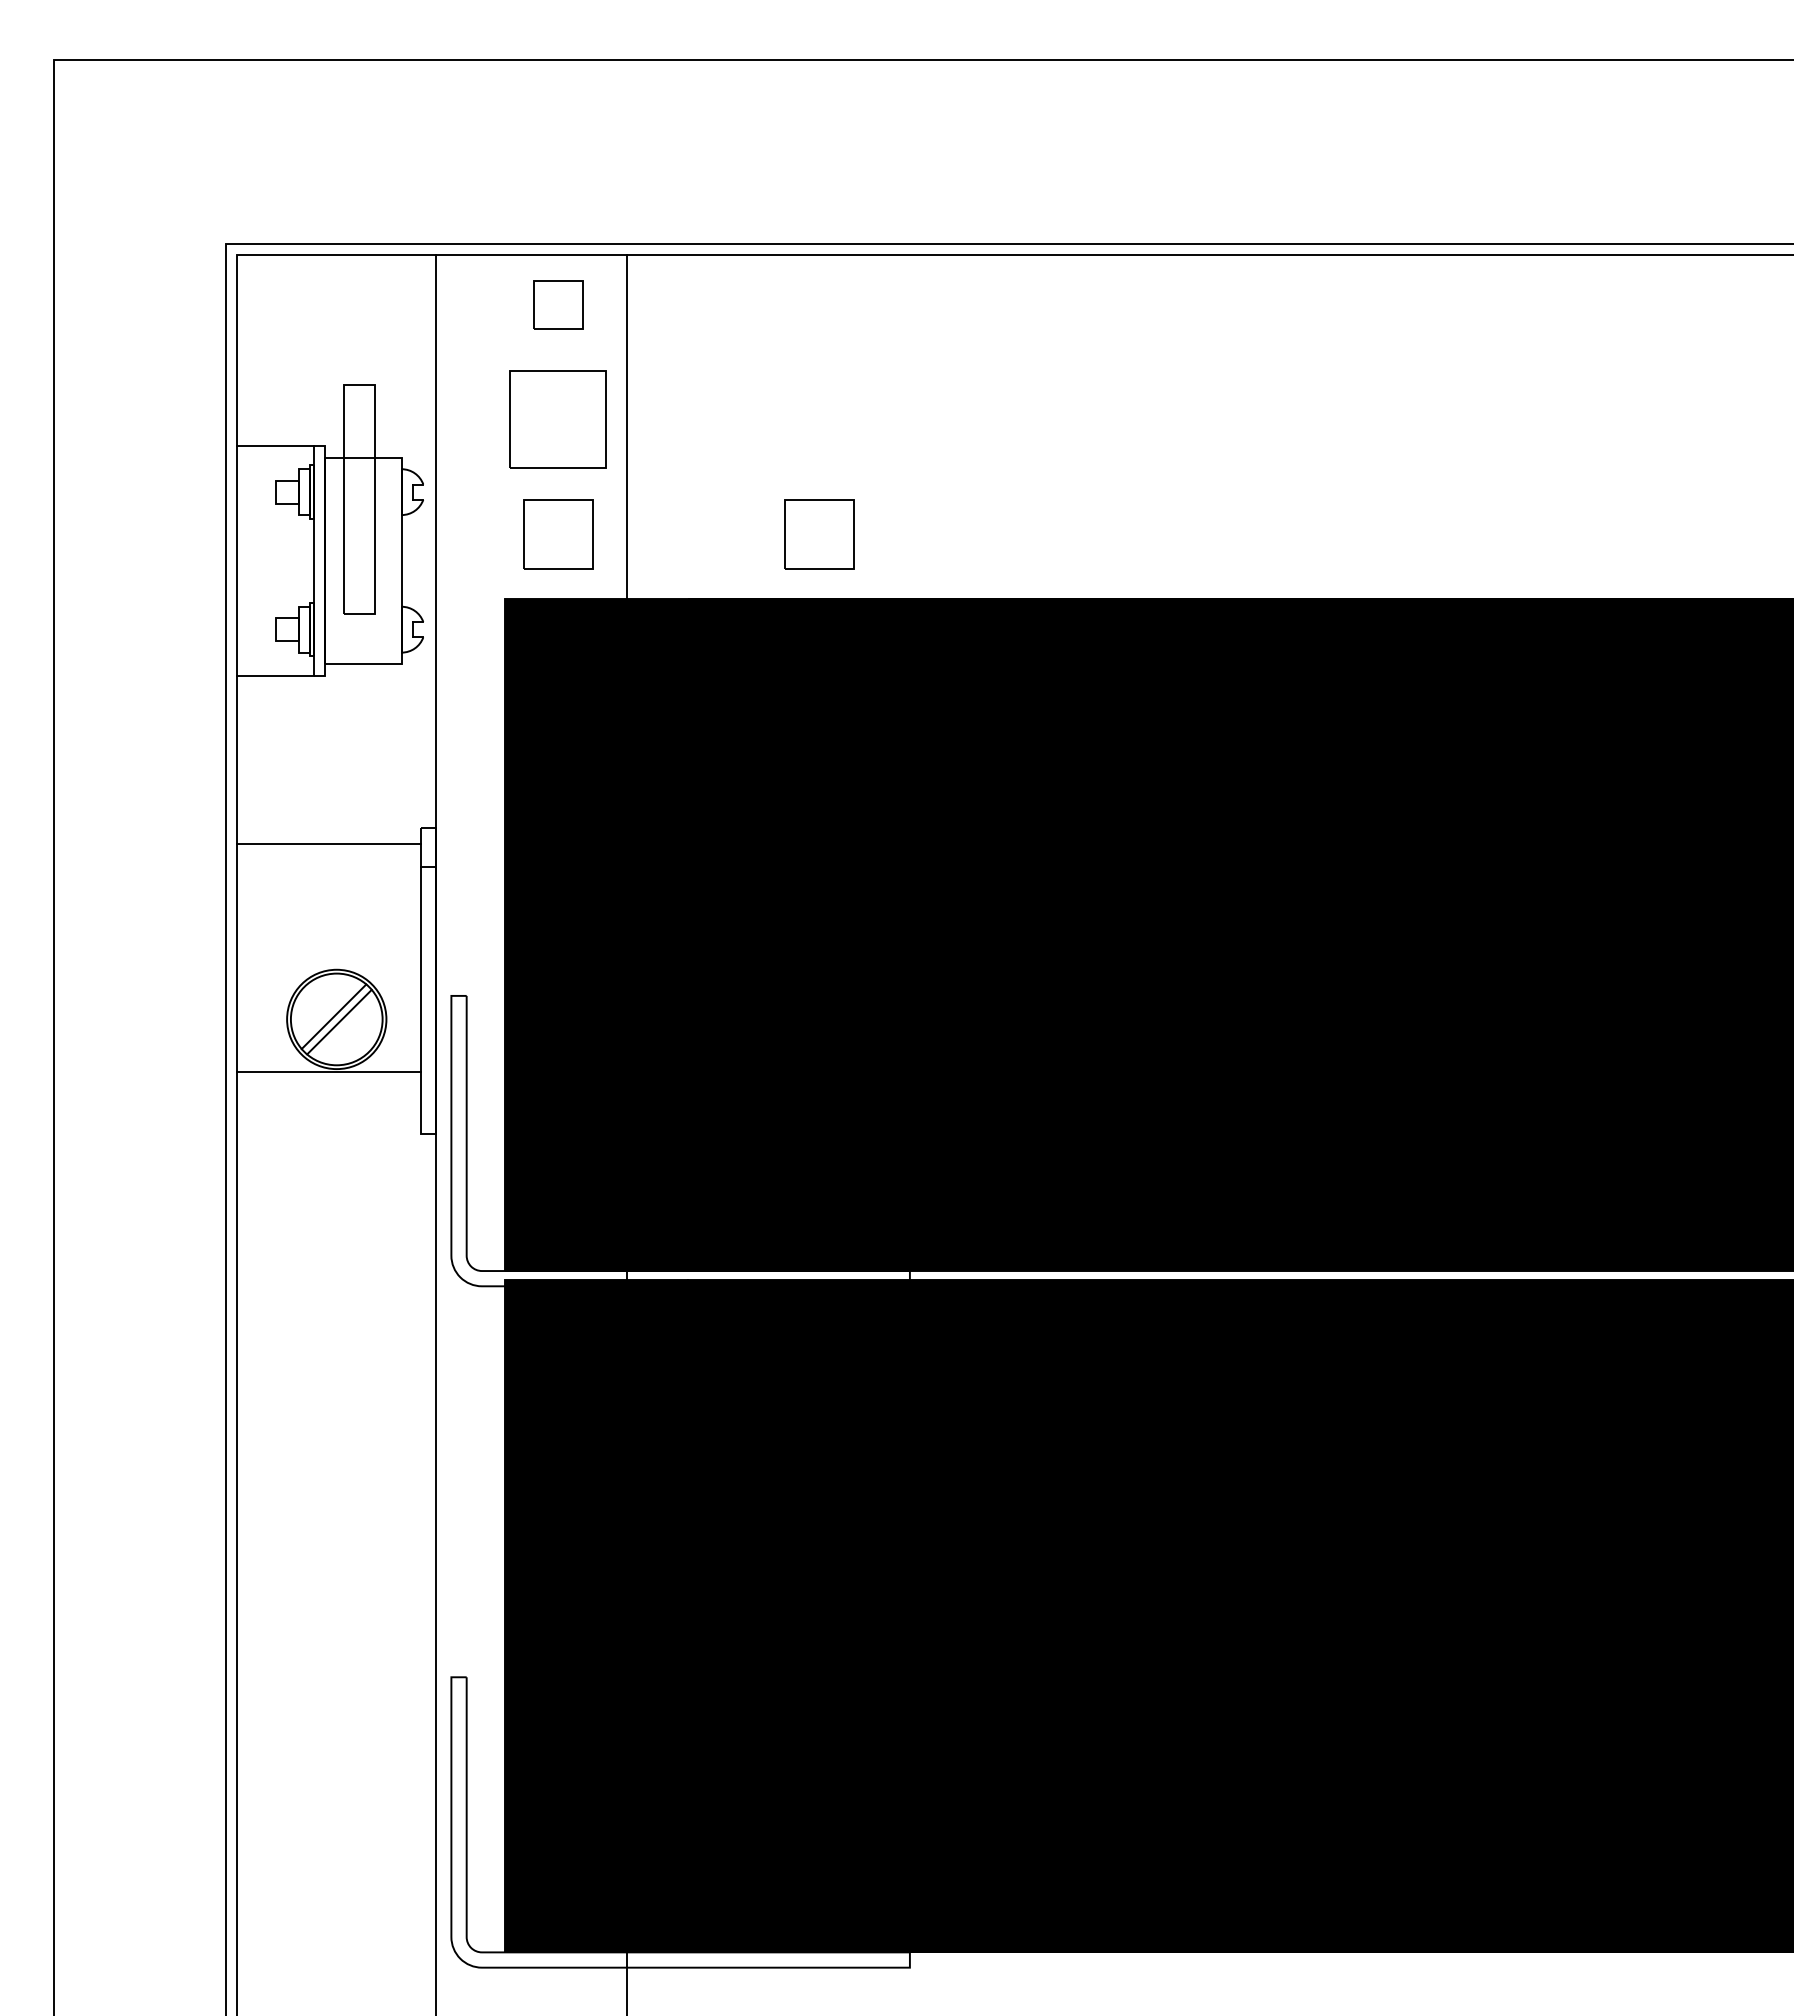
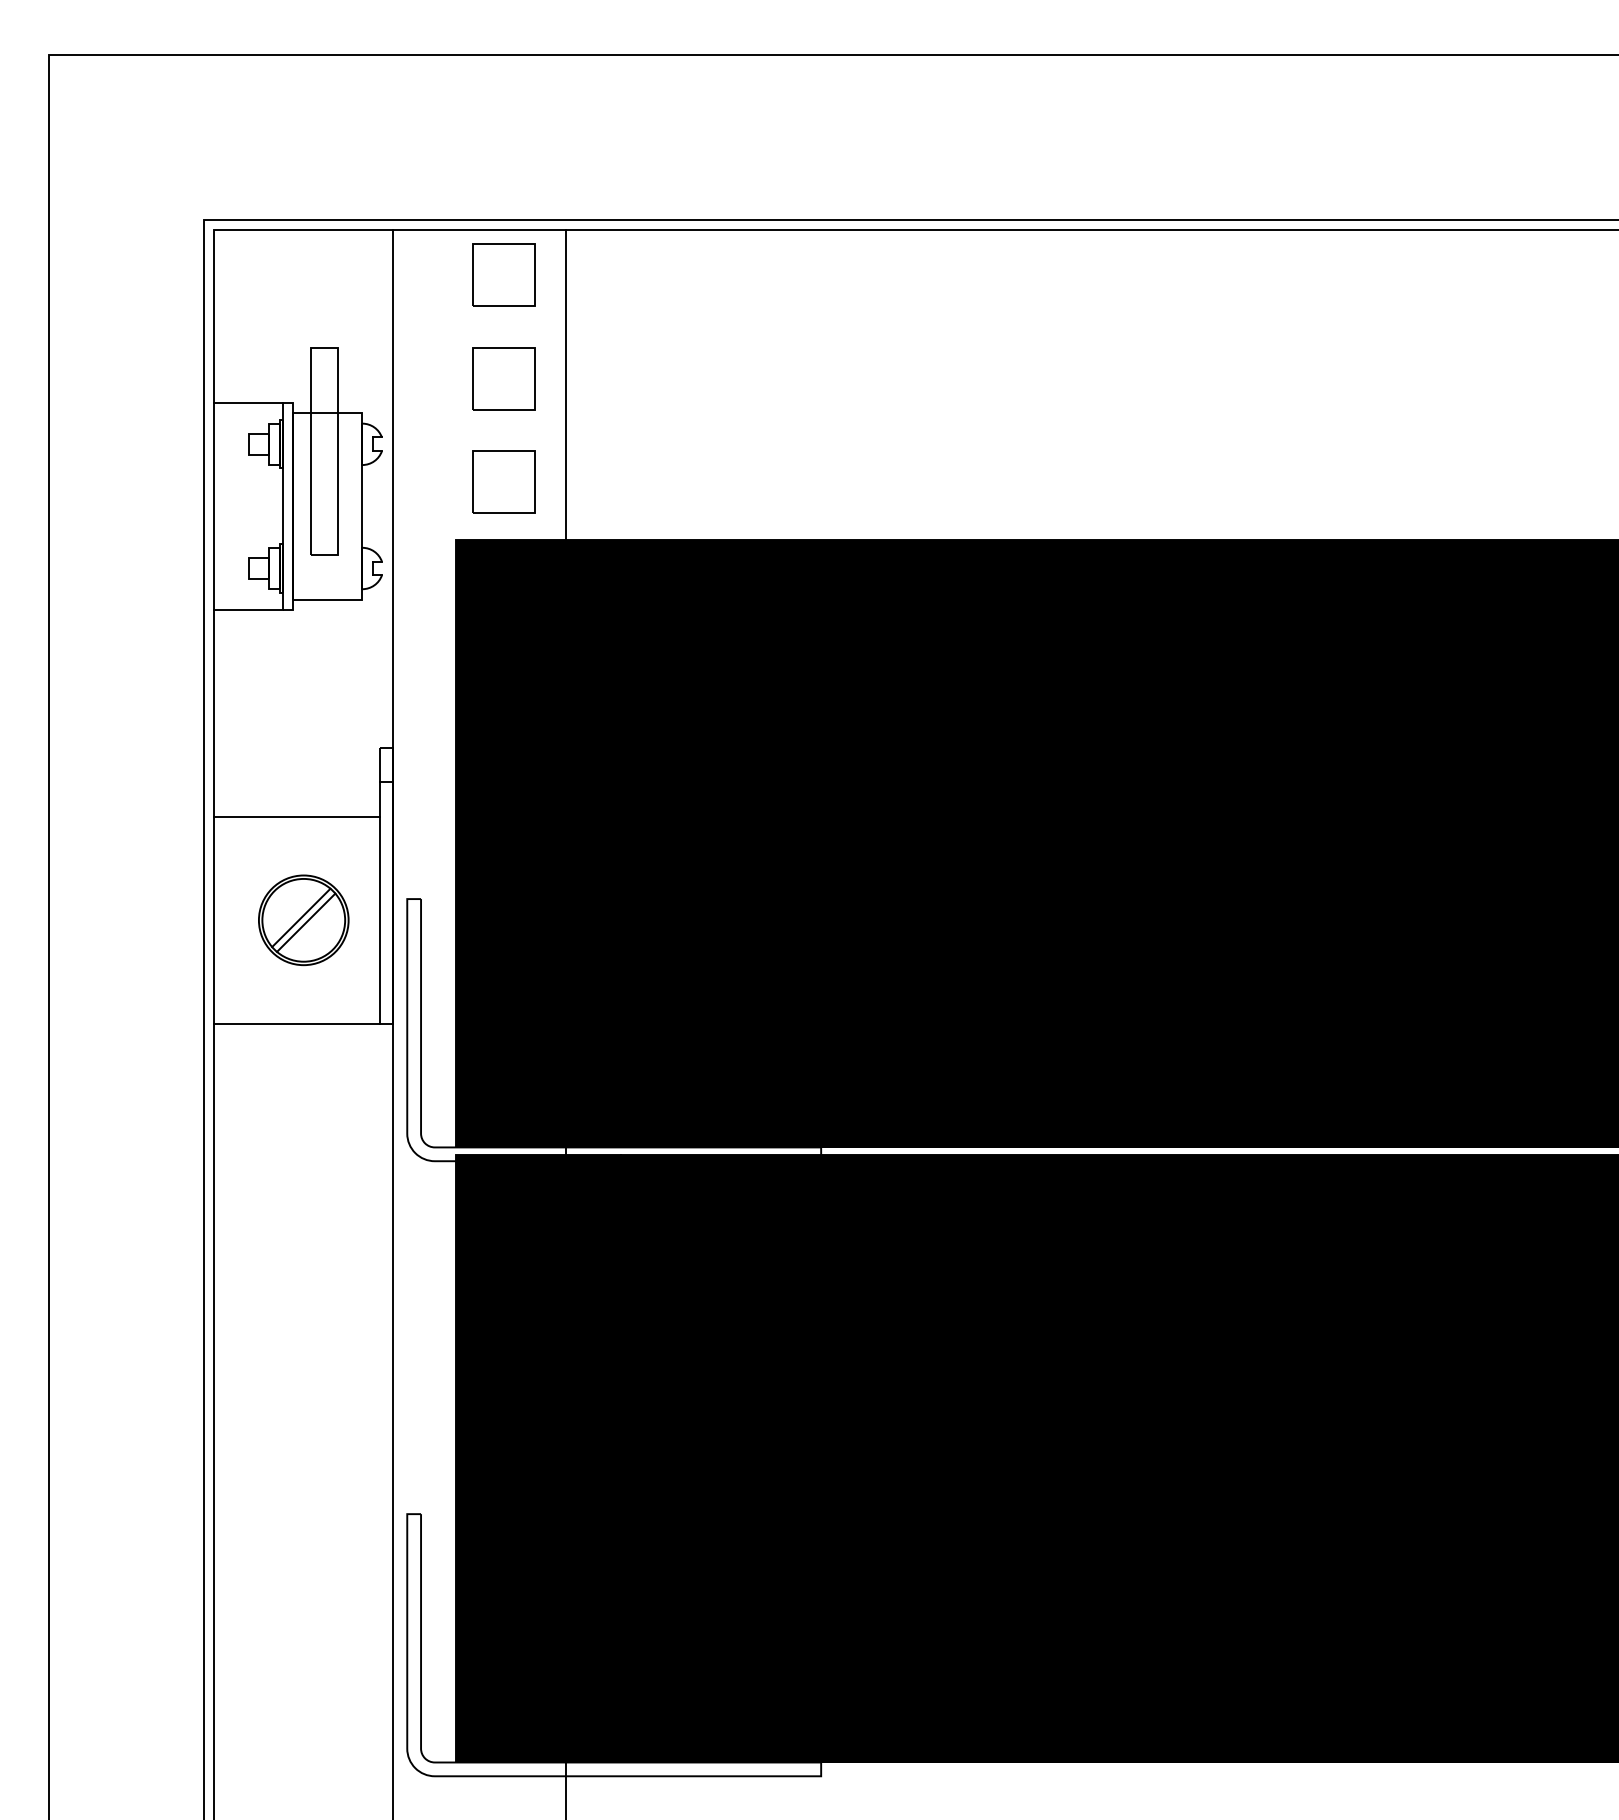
part: (558, 303) -> (503, 274), size x1.43
part: (558, 419) -> (503, 378), size x0.71
part: (819, 533) -> (739, 481), removed
line: (328, 843) -> (296, 816), moved
line: (328, 1071) -> (296, 1023), moved

